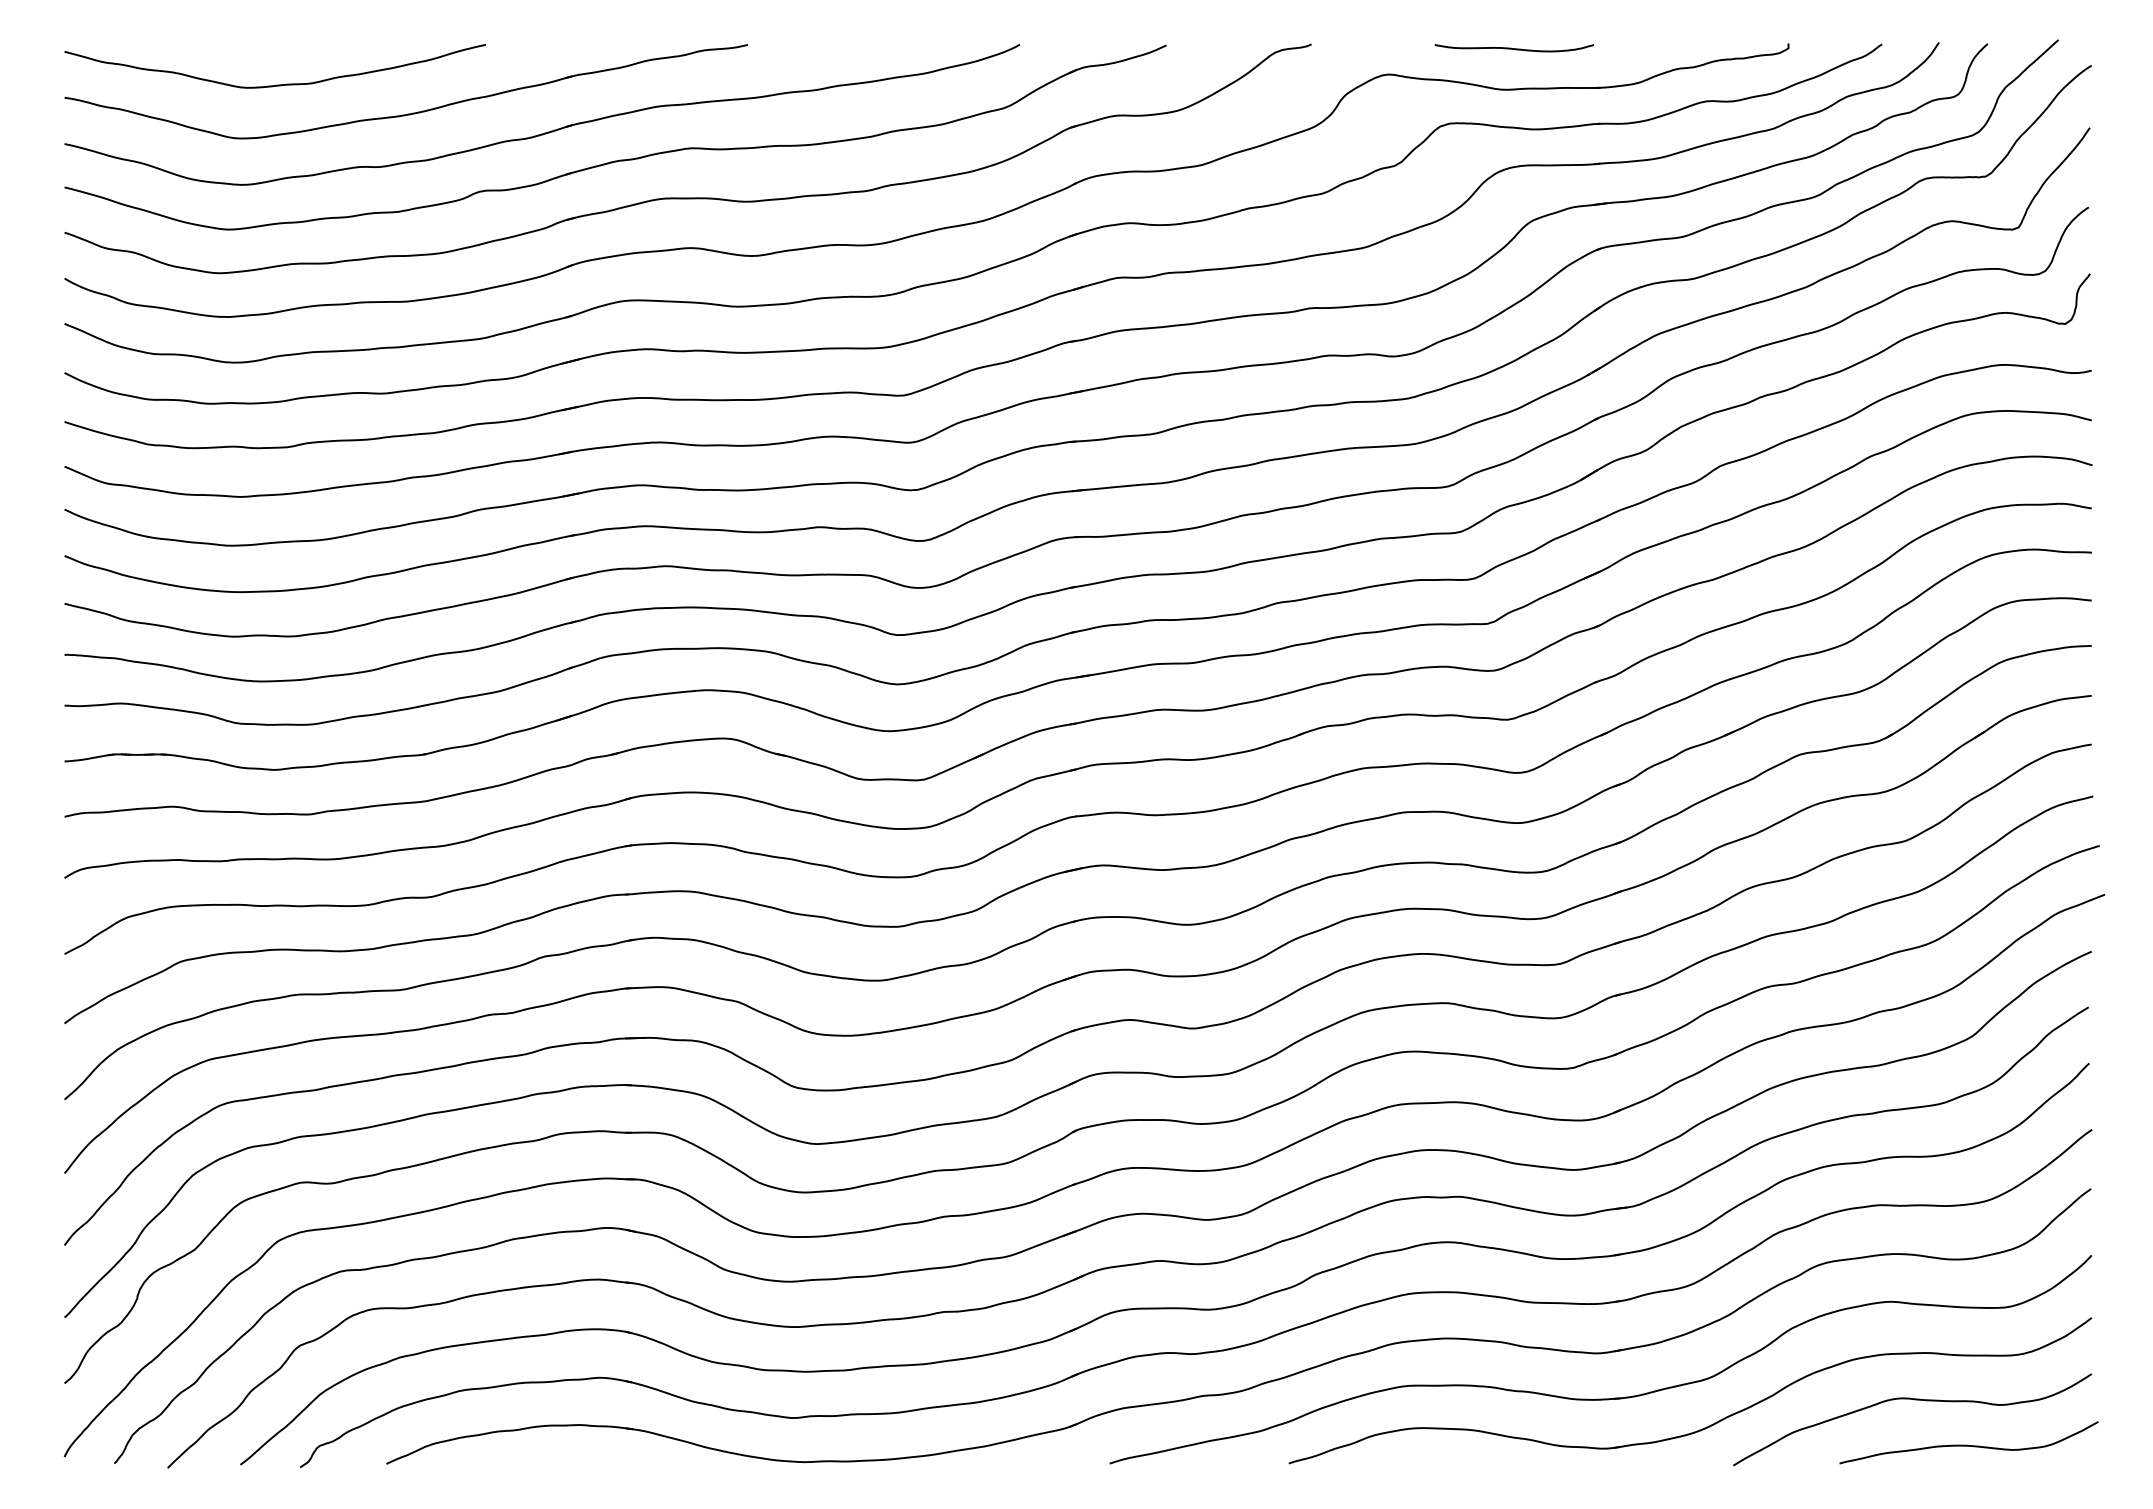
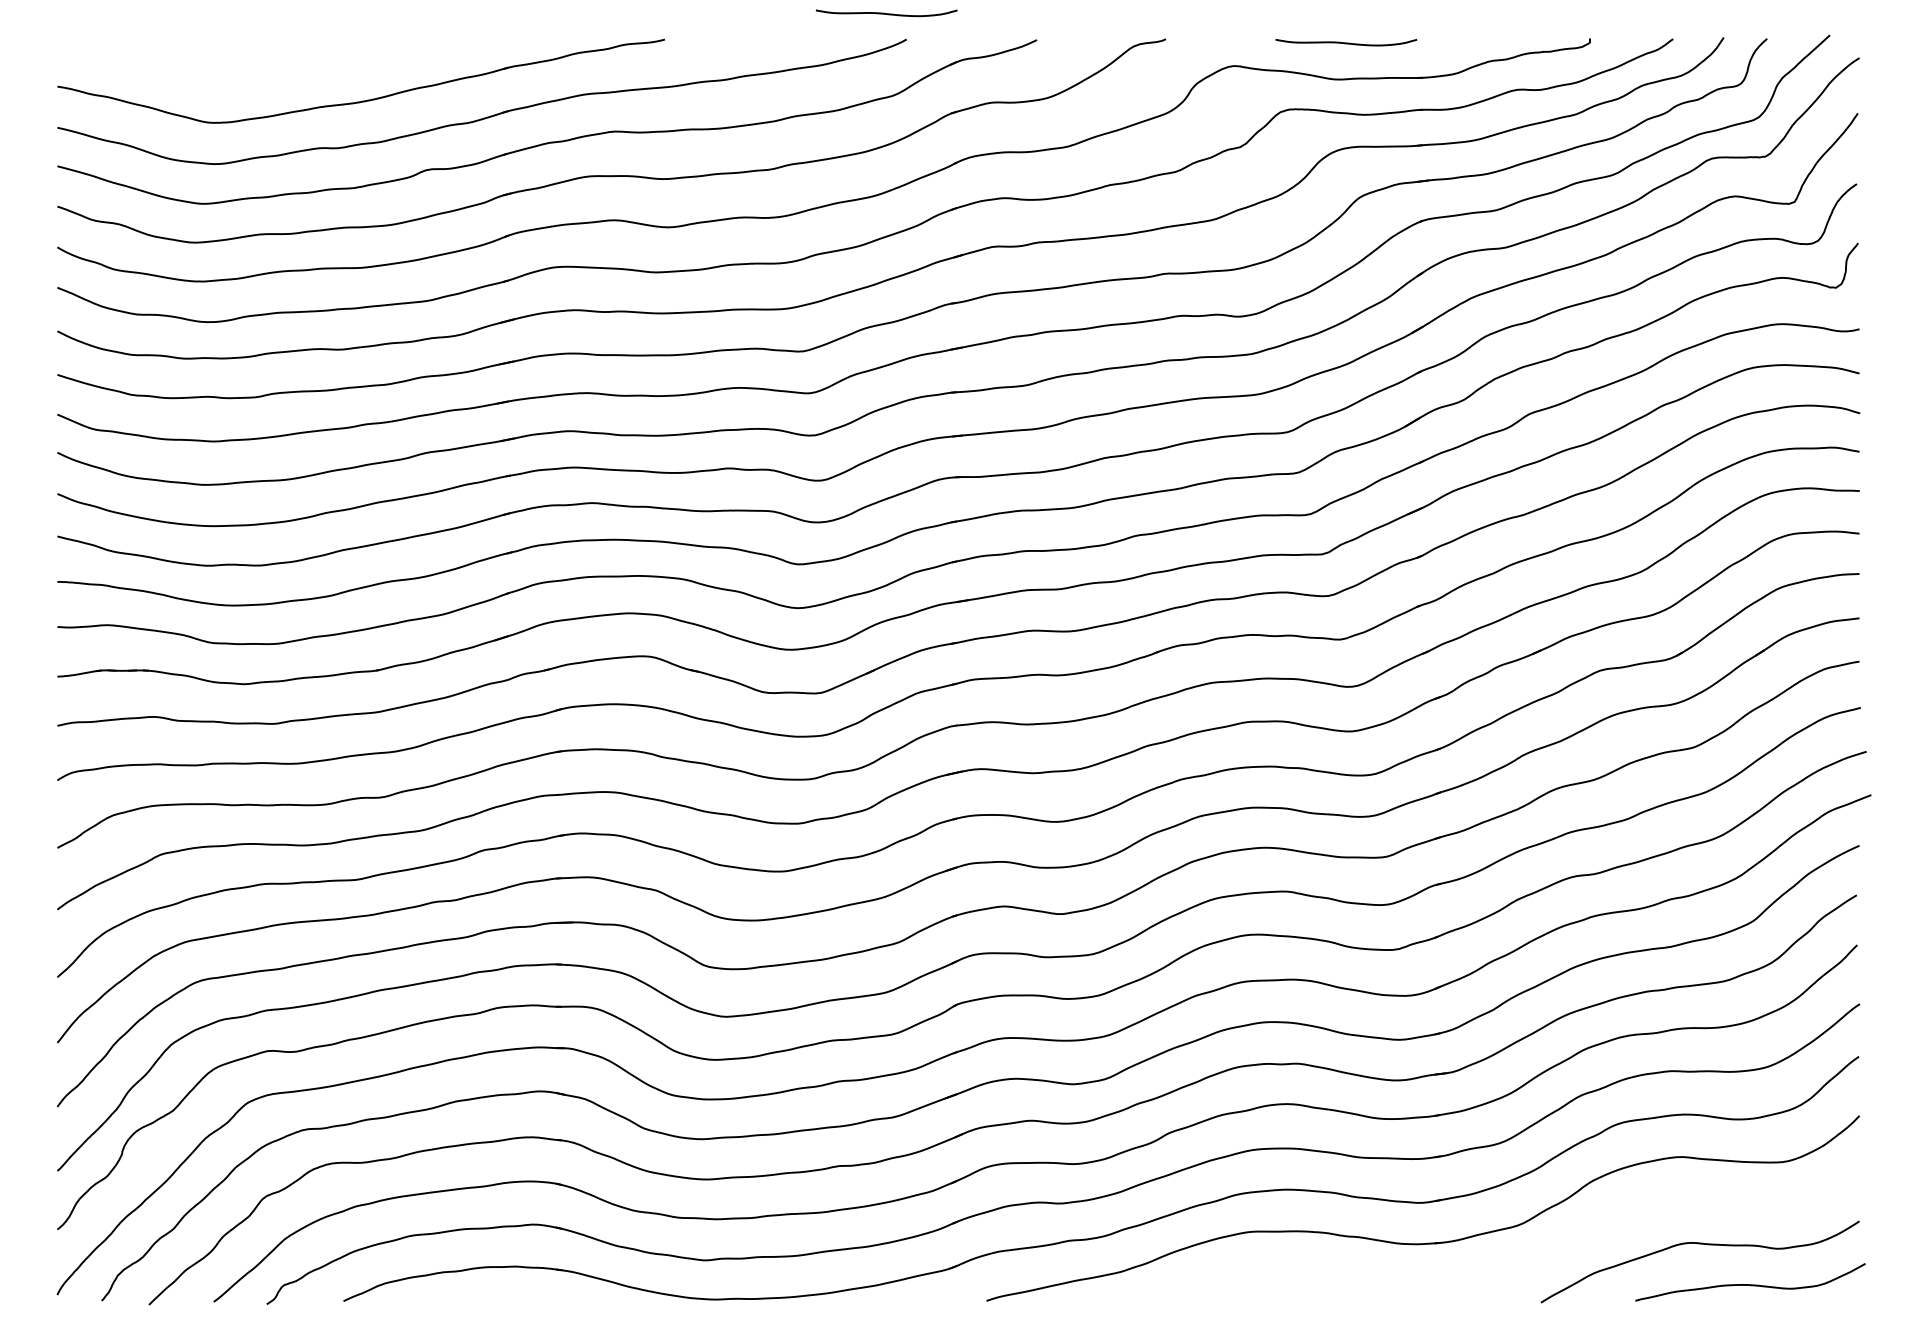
curve: (997, 15) -> (886, 13), added
curve: (276, 84) -> (245, 74), removed
part: (1706, 1426) -> (1517, 1267), removed

